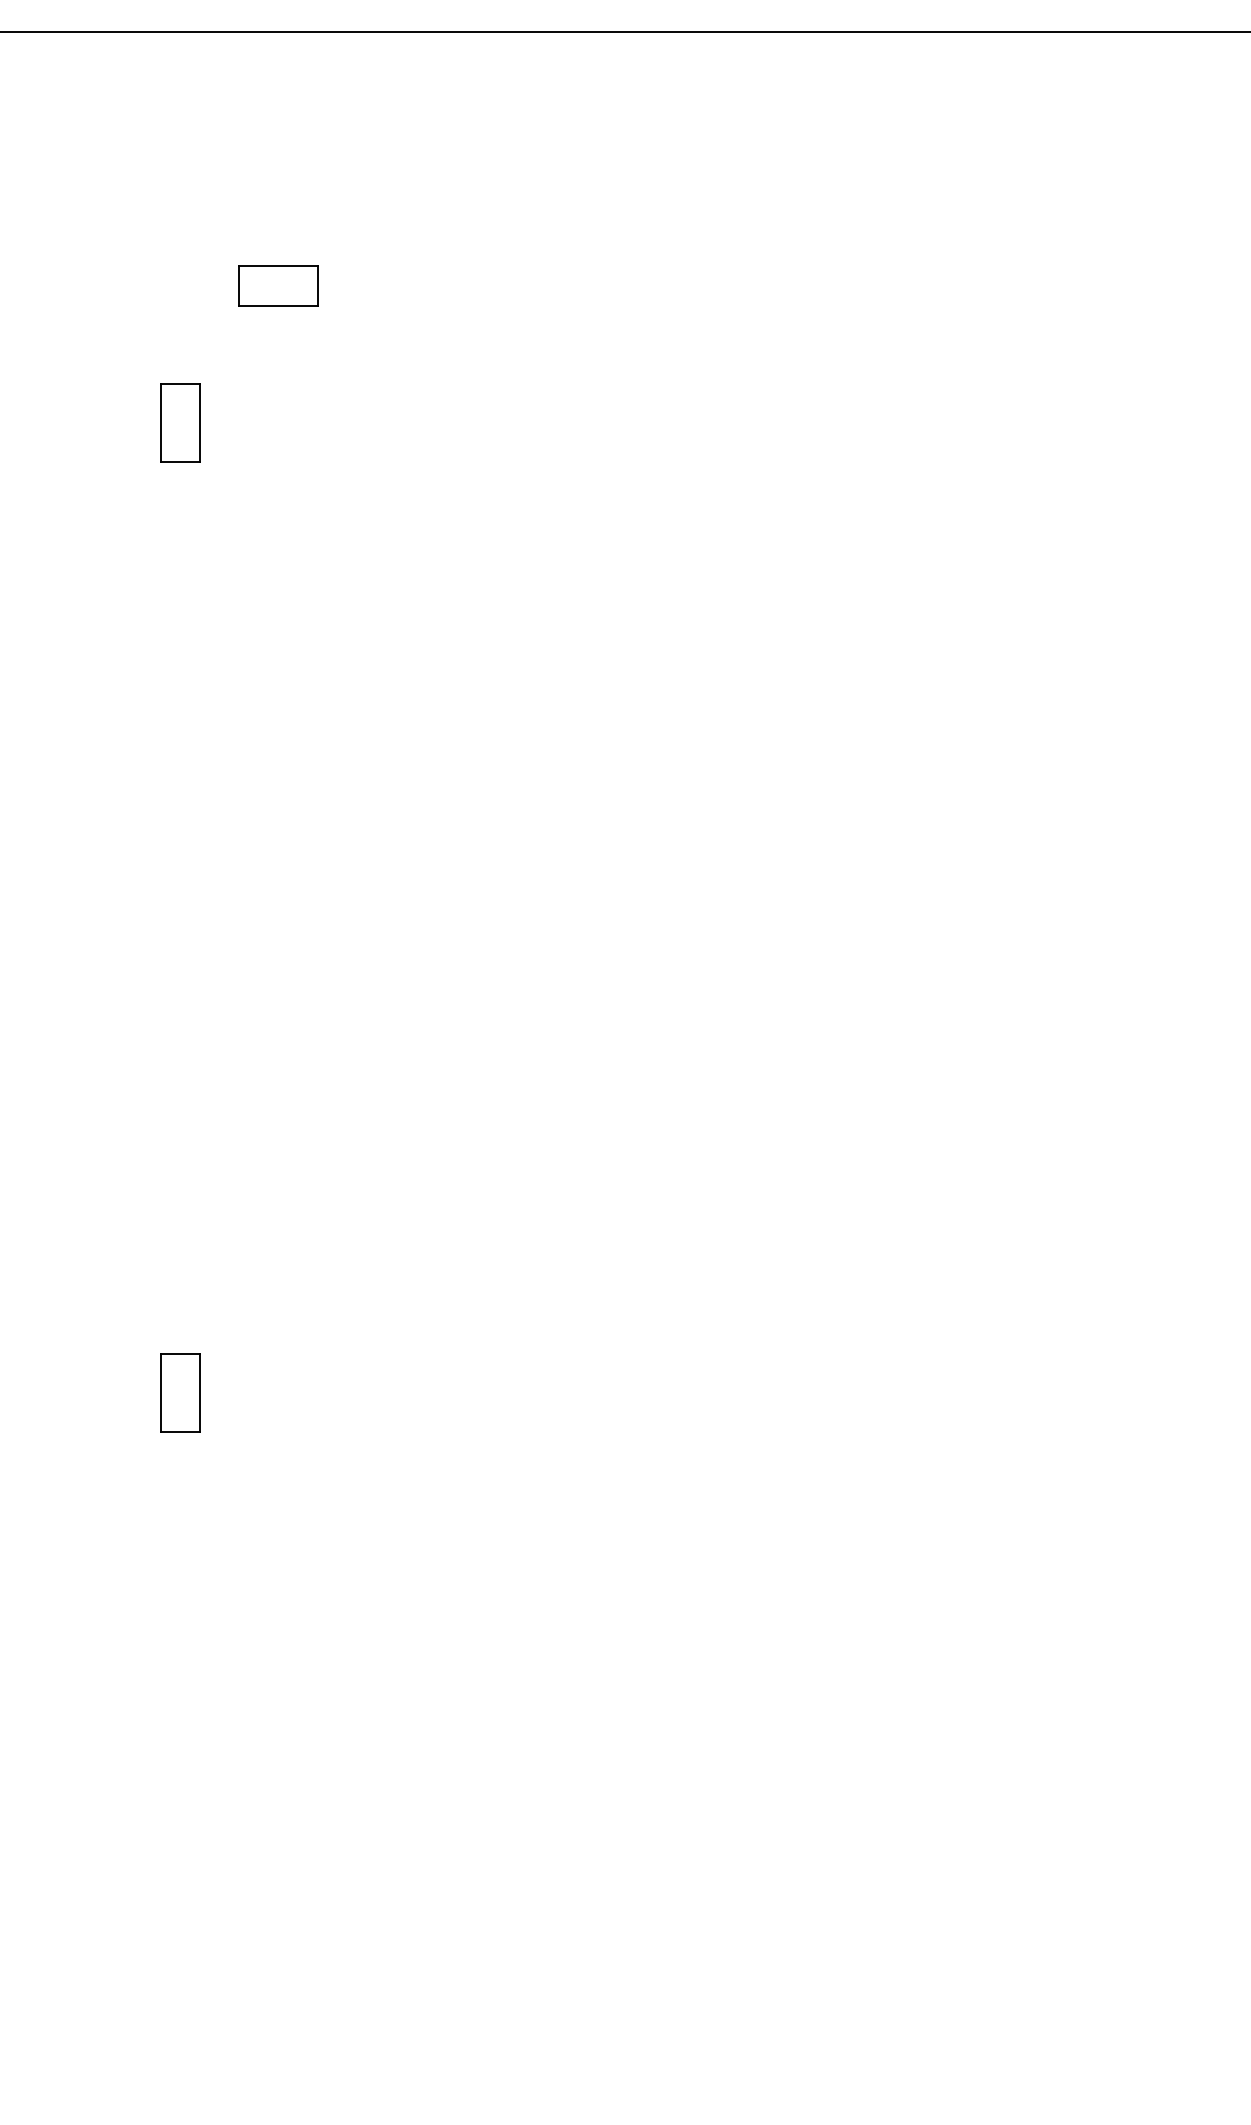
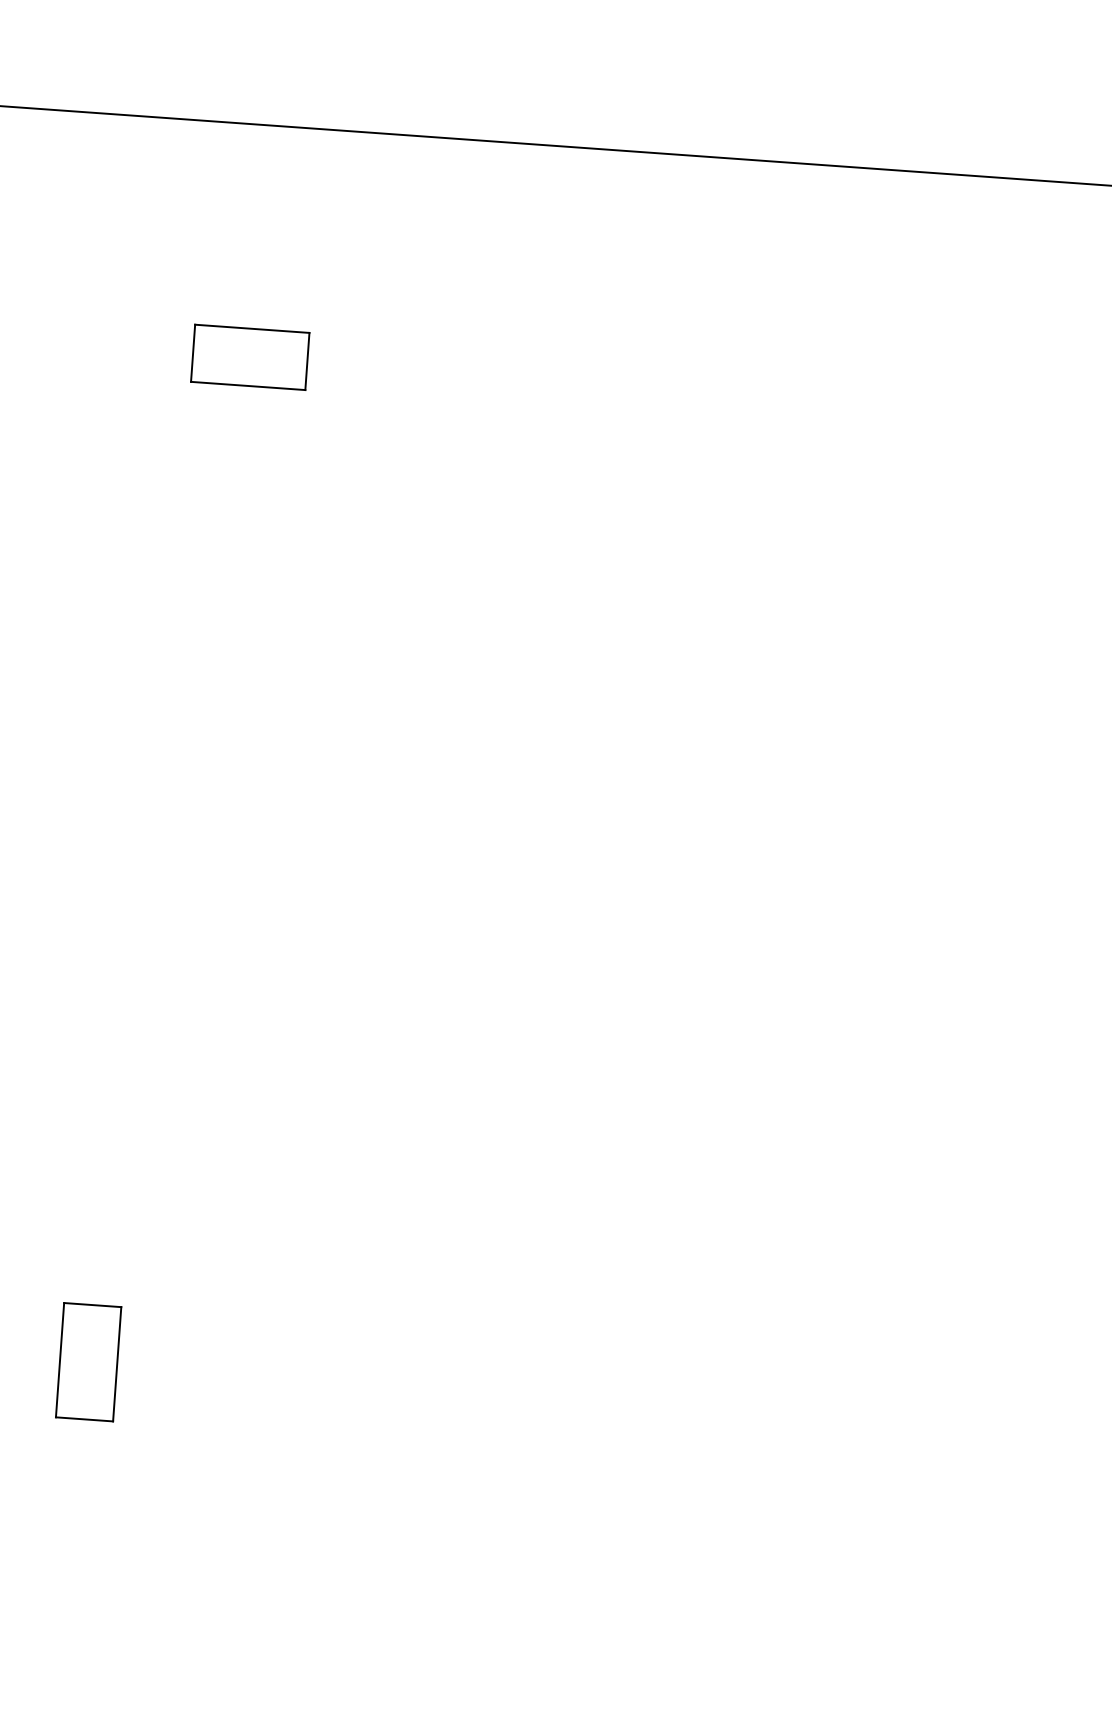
part: (278, 285) -> (250, 356), size x1.6
part: (180, 422) -> (151, 475), removed
part: (180, 1392) -> (88, 1362), size x1.6

